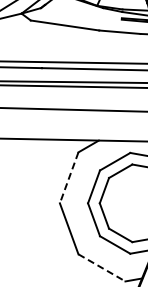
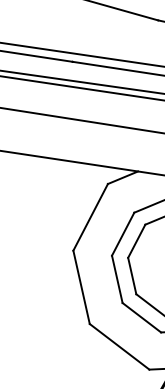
line: (69, 178) -> (90, 218), dashed -> solid
line: (102, 268) -> (120, 347), dashed -> solid

